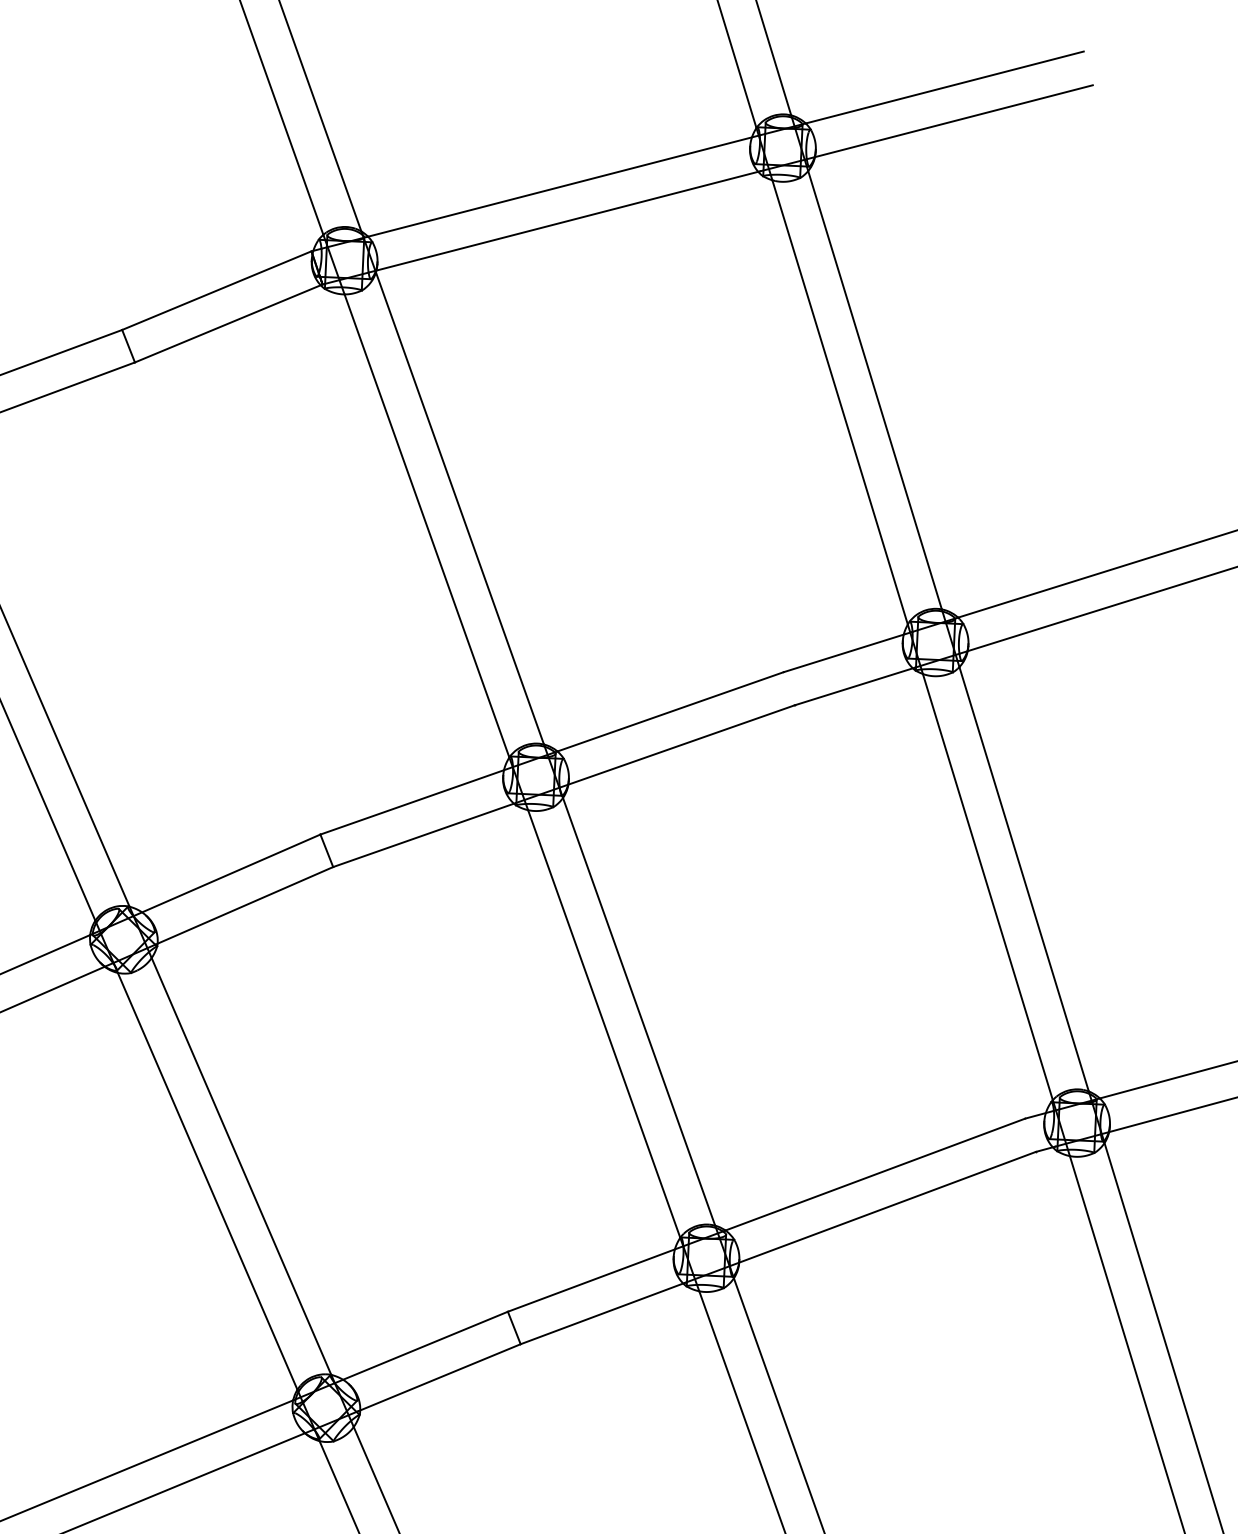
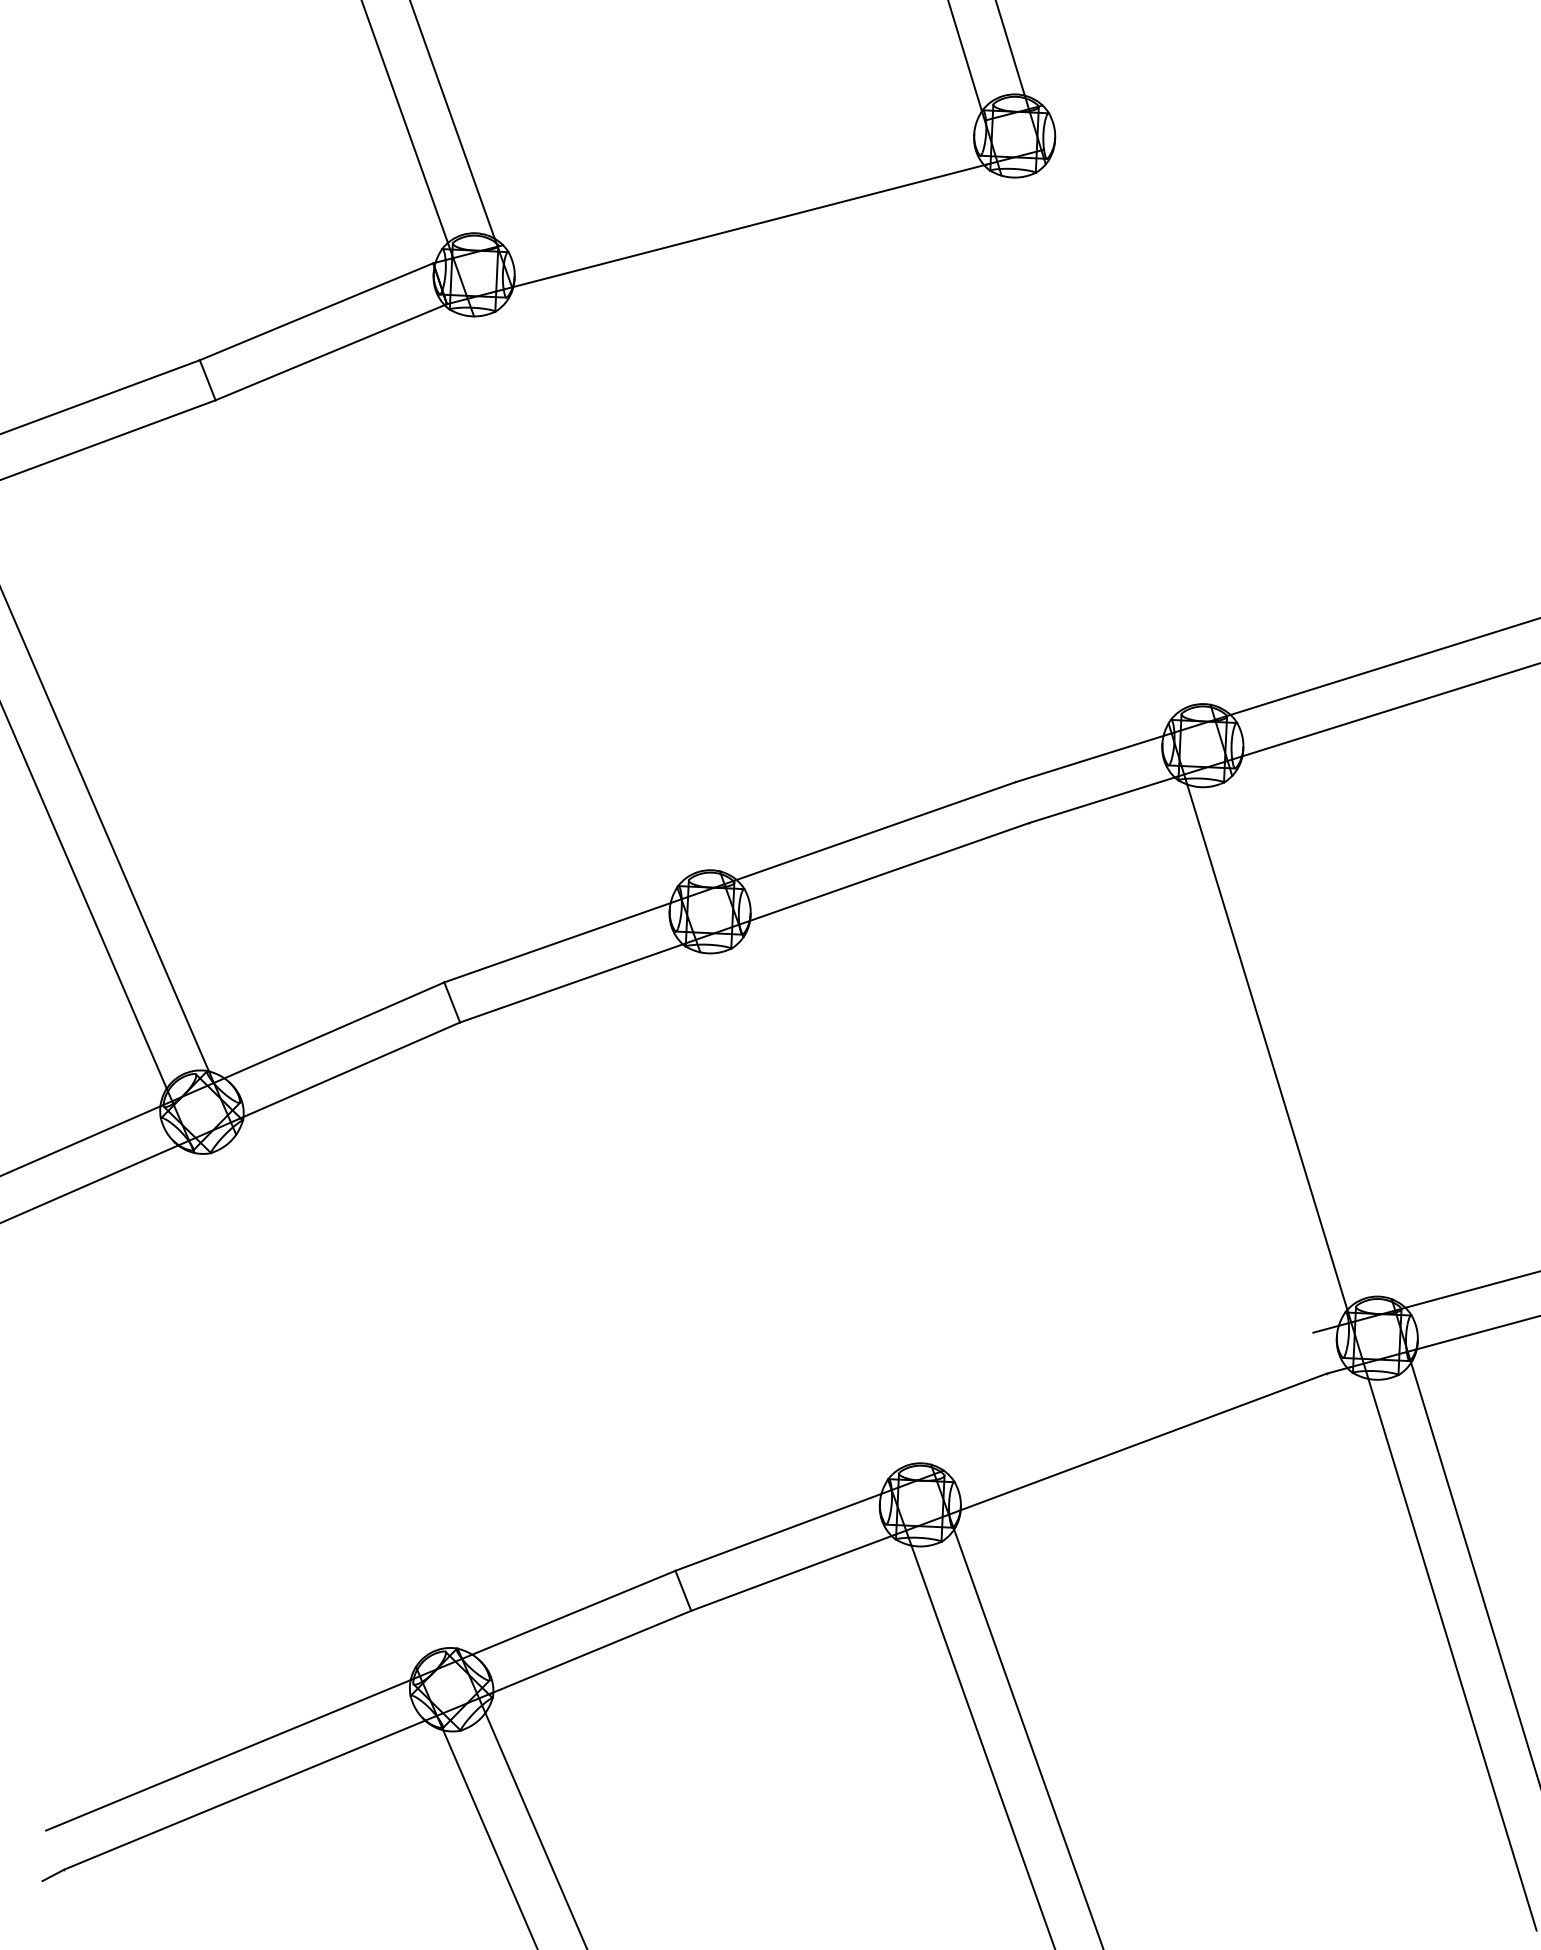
line: (944, 86) -> (1213, 60), removed
line: (949, 121) -> (1220, 103), removed
line: (563, 185) -> (744, 182), removed
line: (874, 389) -> (1127, 433), removed
line: (839, 402) -> (1084, 449), removed
line: (459, 507) -> (615, 579), removed
line: (426, 525) -> (575, 601), removed
line: (1023, 879) -> (1311, 1037), removed
line: (639, 1011) -> (837, 1200), removed
line: (604, 1023) -> (794, 1215), removed
line: (241, 1166) -> (346, 1391), removed
line: (875, 1174) -> (1128, 1401), removed
line: (207, 1180) -> (305, 1409), removed

